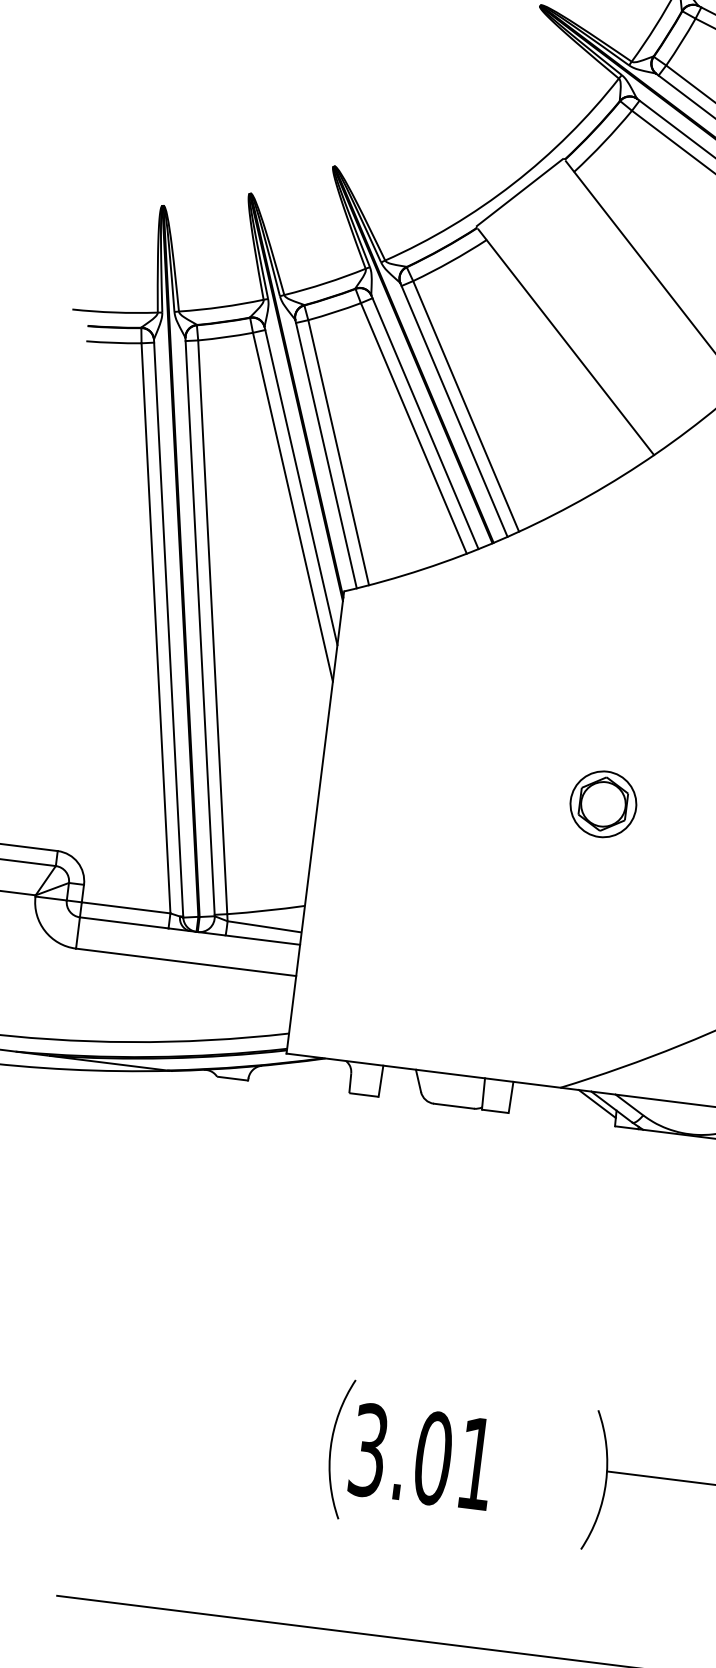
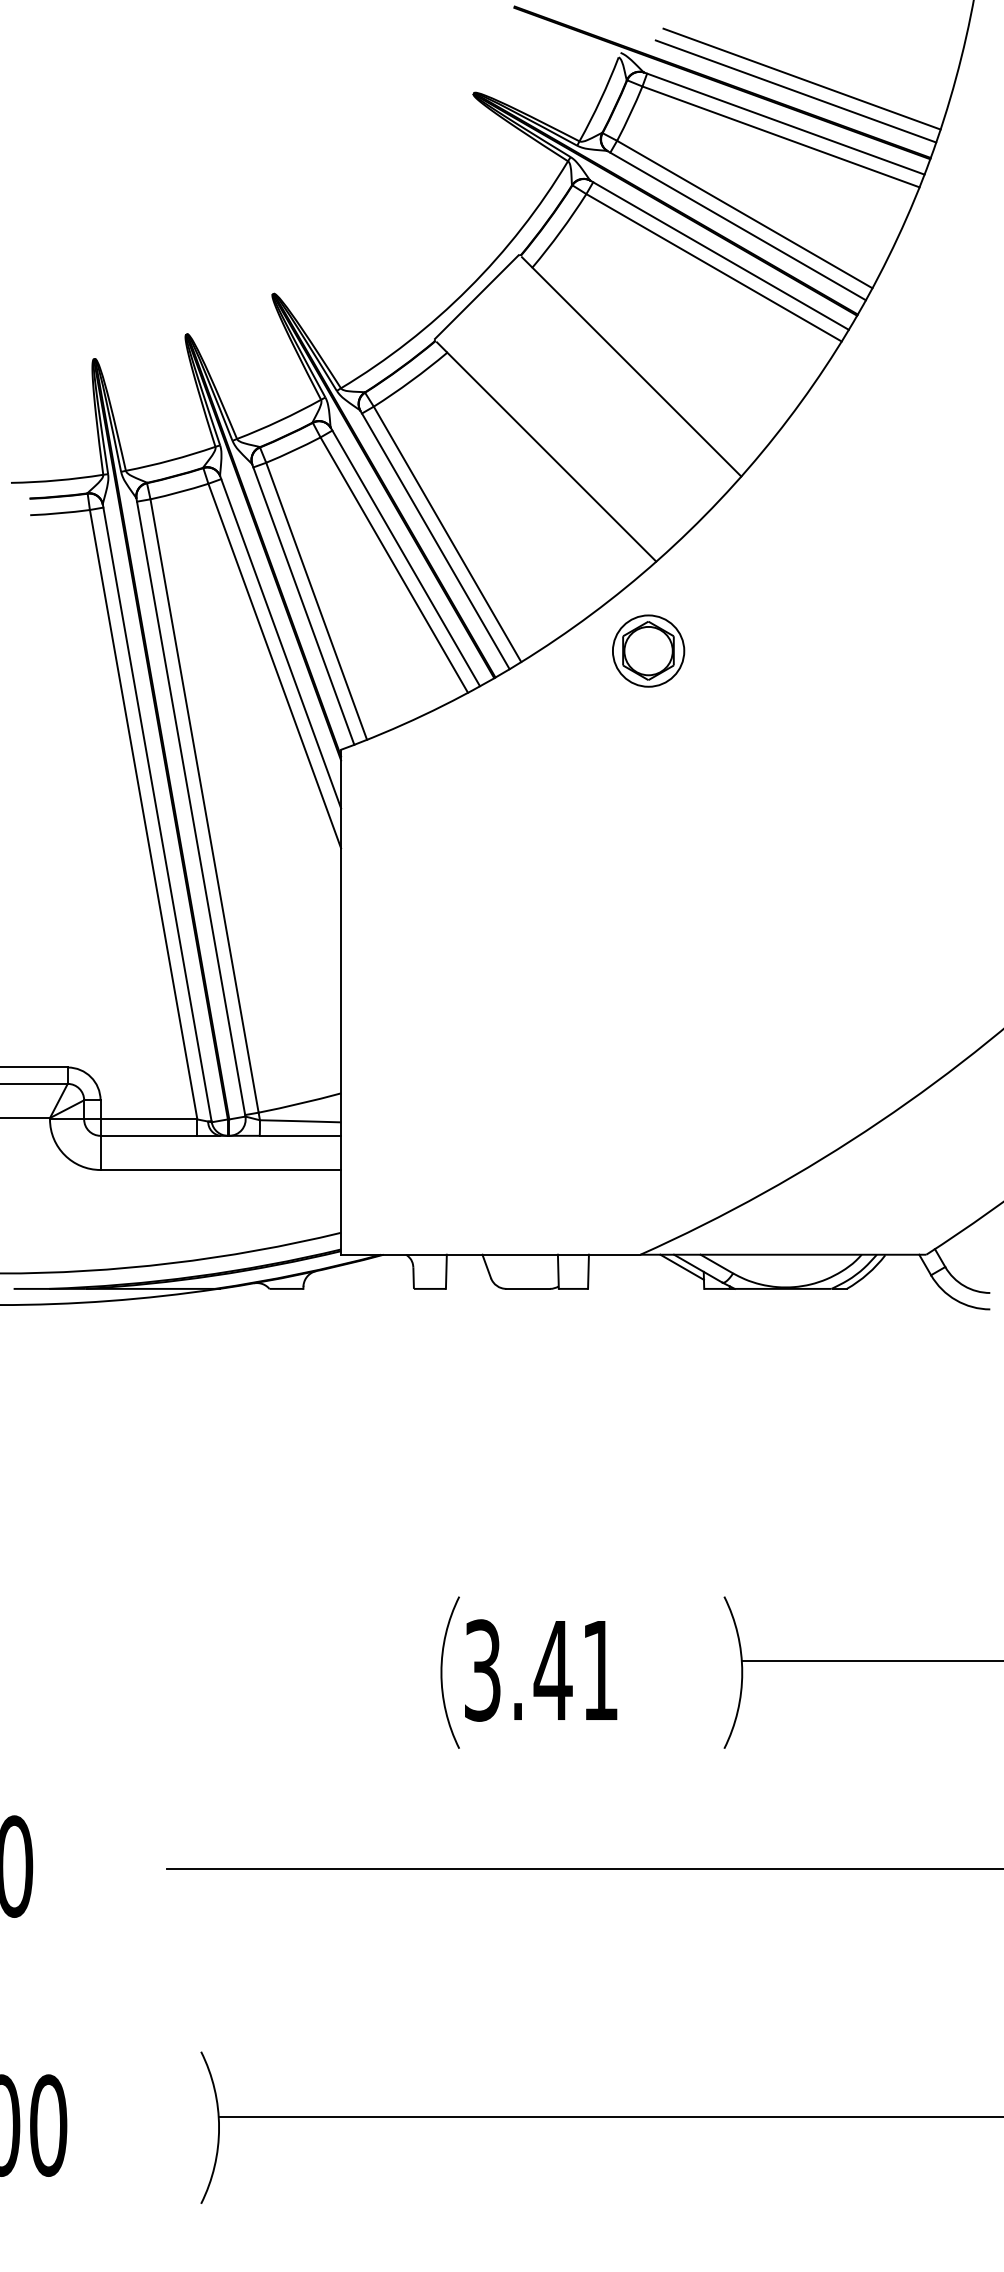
part: (603, 803) -> (648, 650), moved
text: (432, 1458) -> (552, 1670), 3.01 -> 3.41

